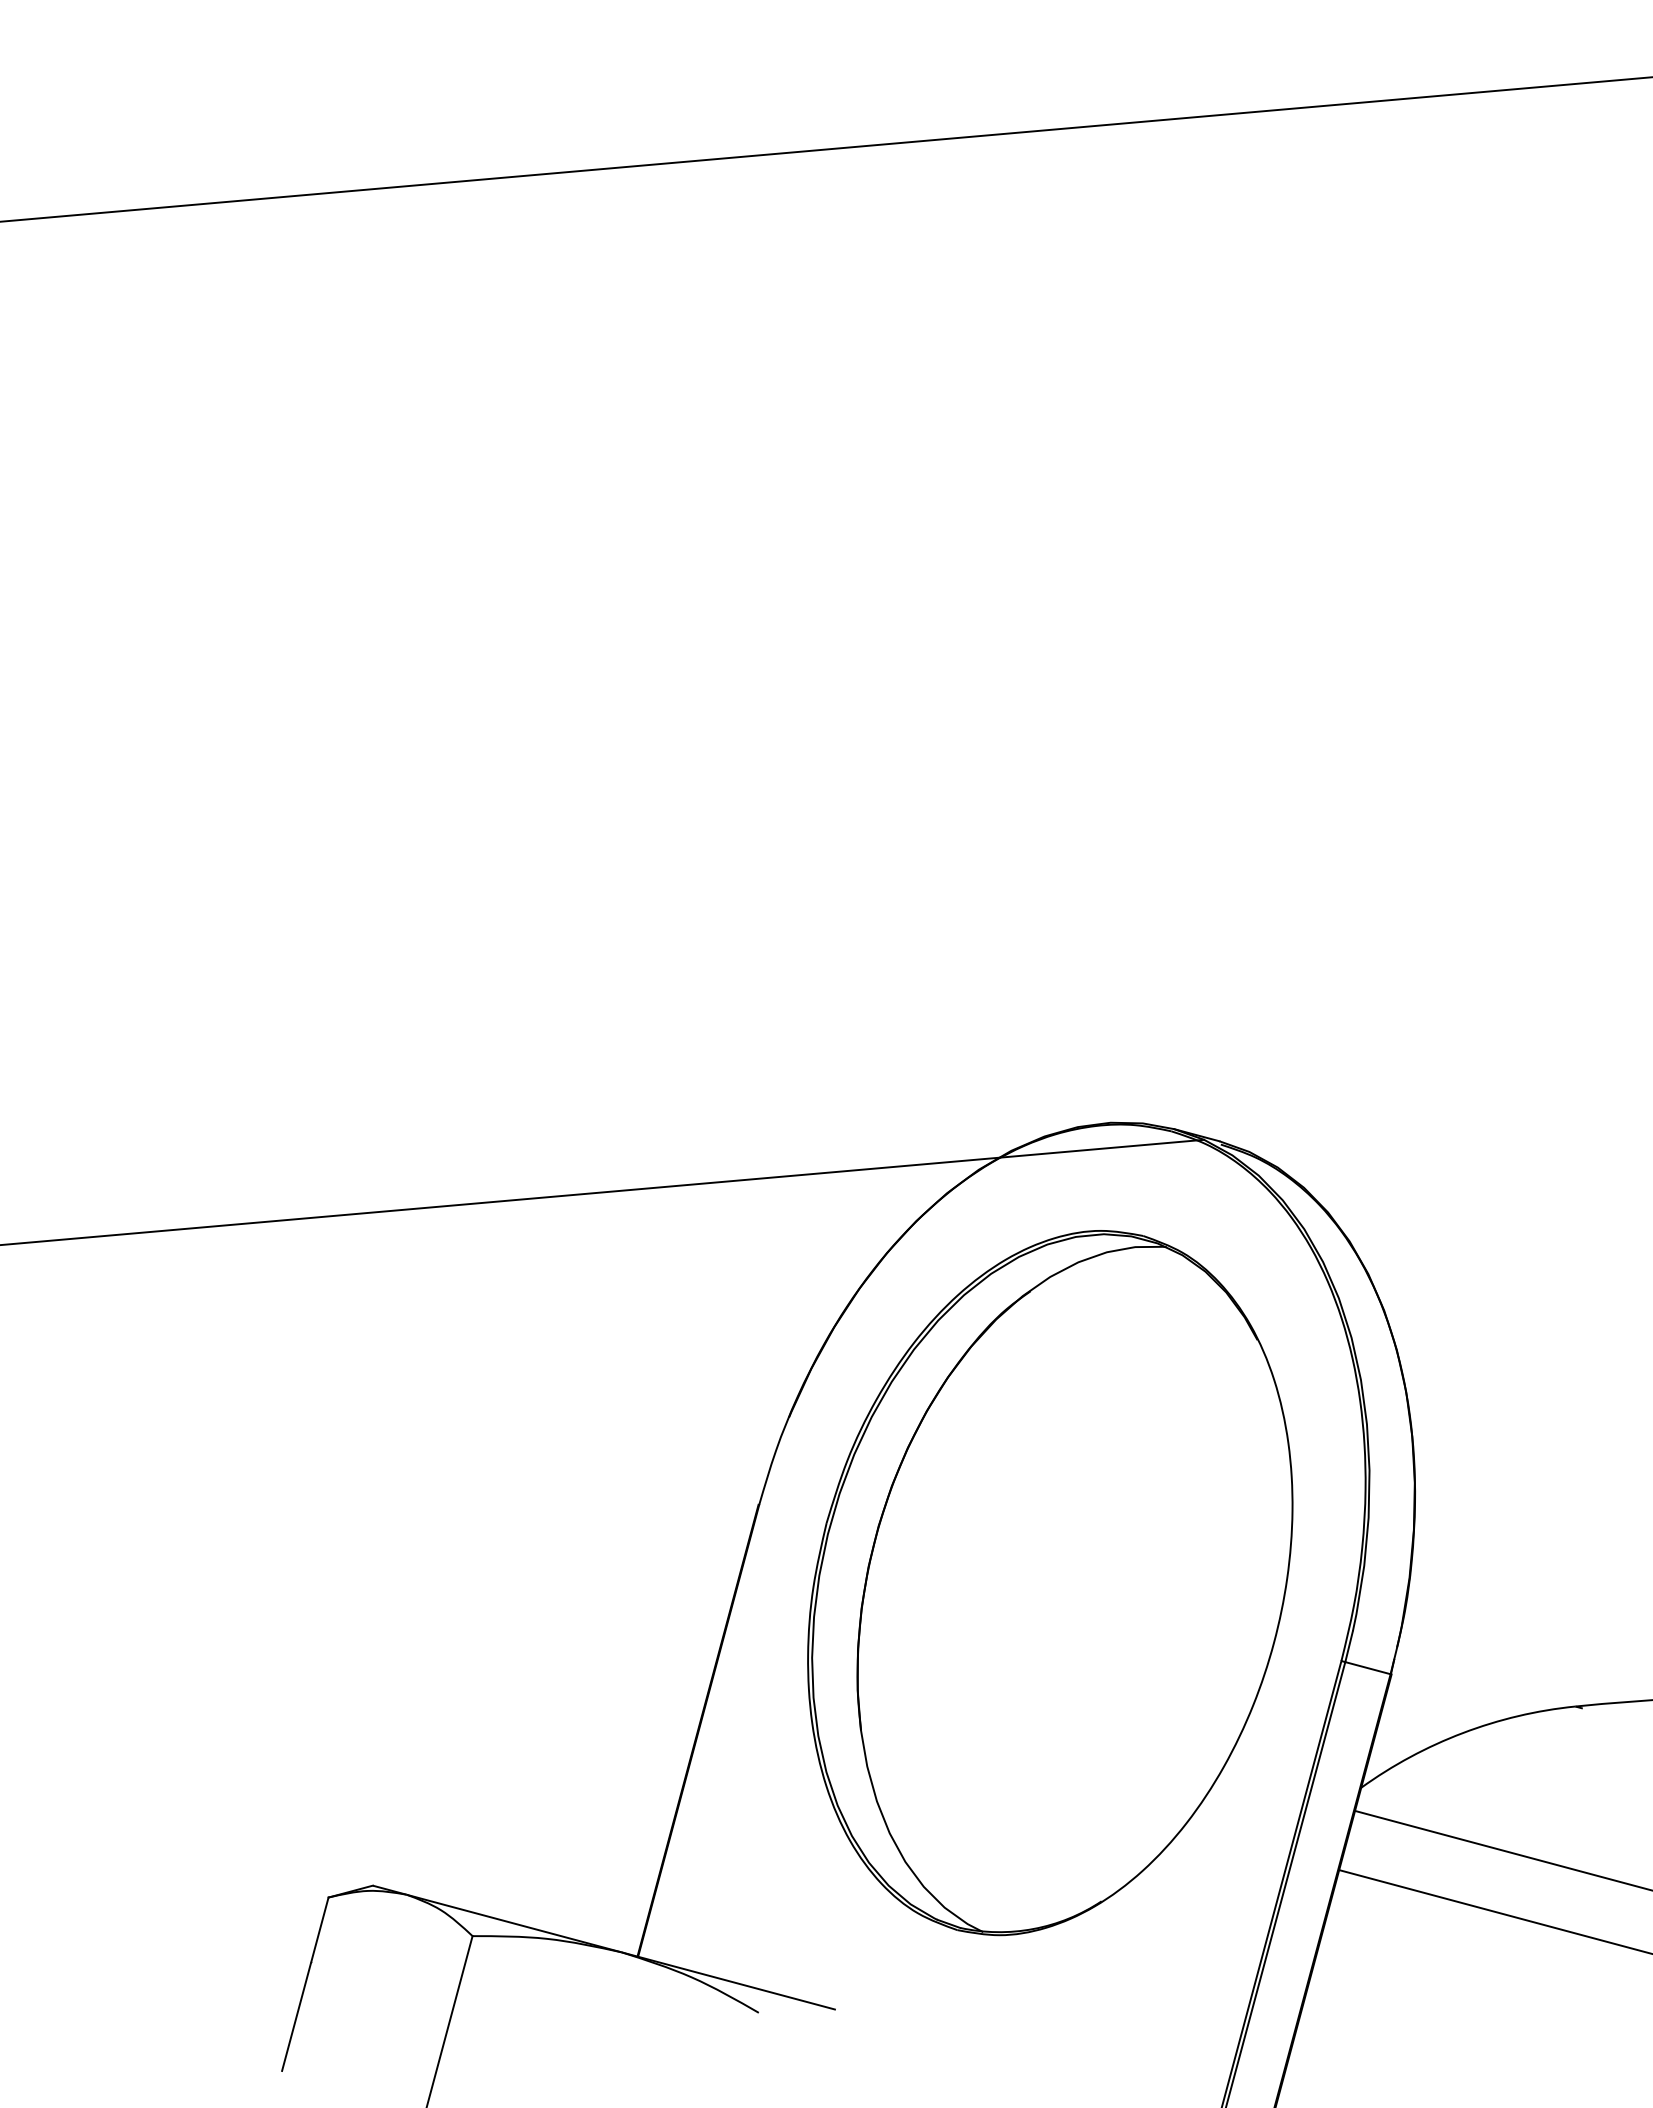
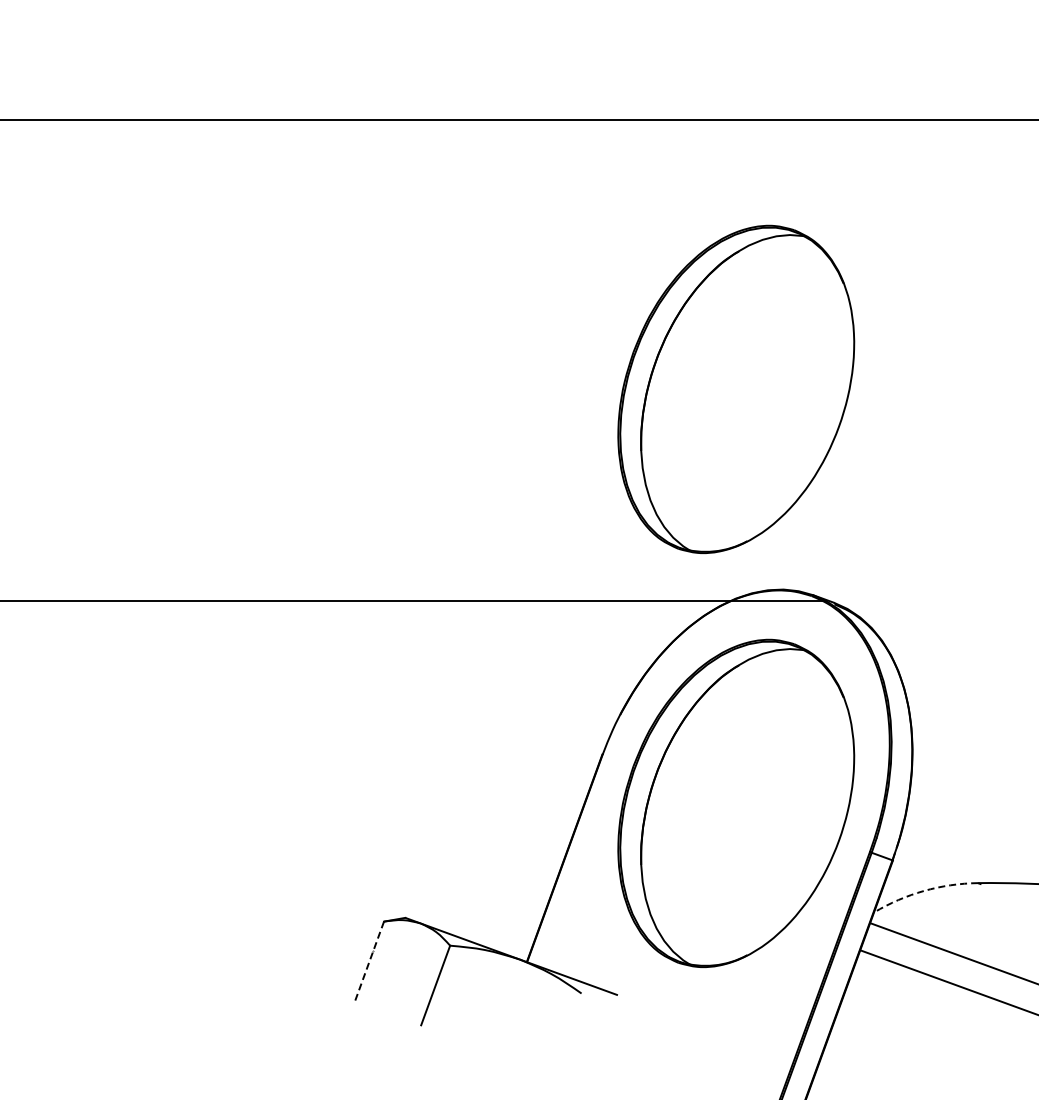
part: (974, 706) -> (736, 388), added
arc: (1463, 1732) -> (924, 890), solid -> dashed
line: (305, 1984) -> (369, 961), solid -> dashed

